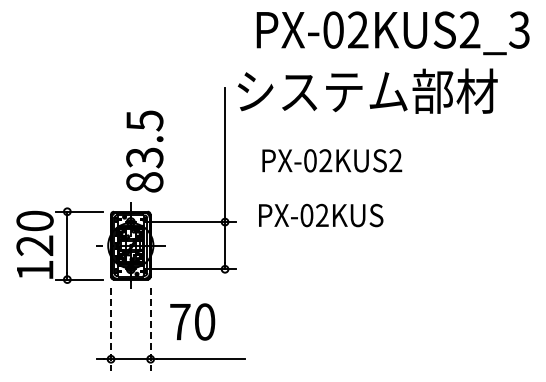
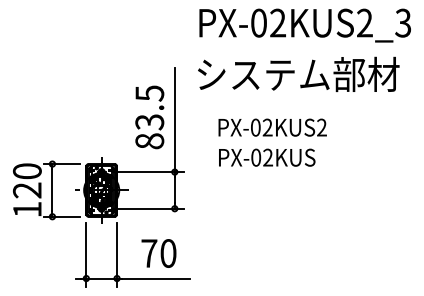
text: (367, 90) -> (298, 73), moved
text: (144, 151) -> (149, 117), moved
text: (332, 160) -> (272, 127), moved
text: (321, 215) -> (267, 157), moved
text: (192, 321) -> (158, 253), moved
line: (111, 329) -> (86, 255), dashed -> solid
line: (150, 329) -> (116, 255), dashed -> solid

